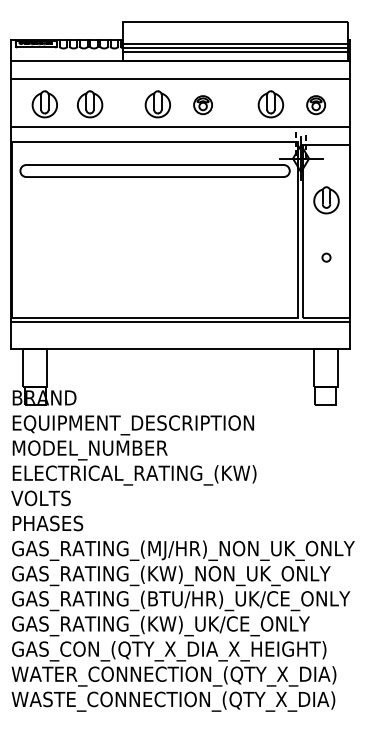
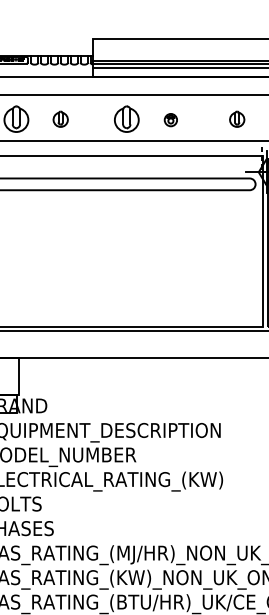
part: (90, 104) -> (60, 119), size x0.6
part: (270, 104) -> (236, 119), size x0.6
part: (202, 105) -> (170, 120), size x0.7

